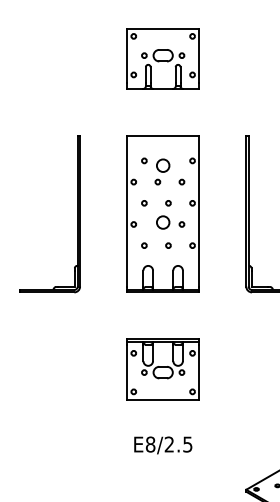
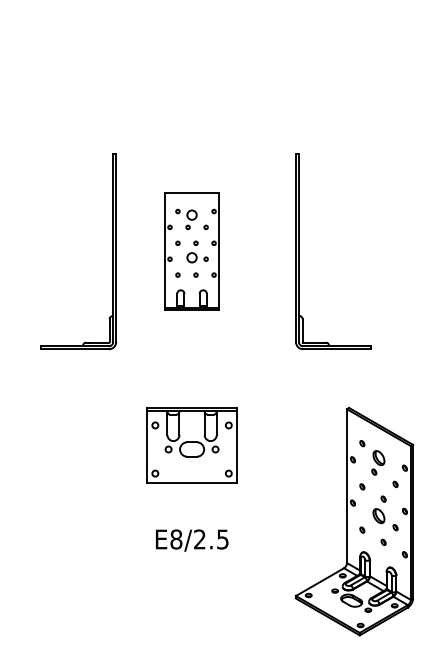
part: (162, 58) -> (191, 57), removed
part: (77, 214) -> (112, 251), moved
part: (162, 214) -> (191, 251), size x0.6

